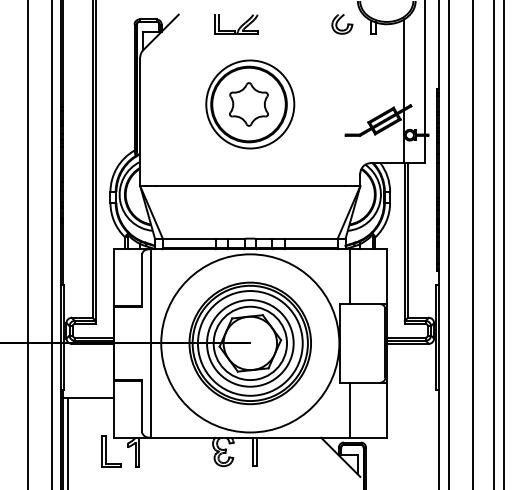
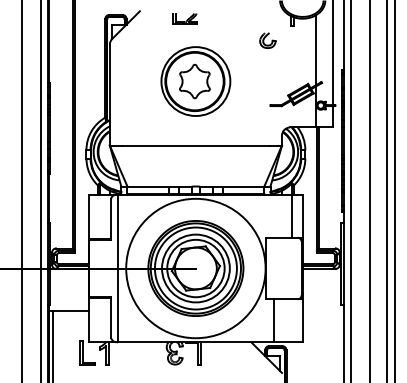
part: (236, 24) -> (185, 18), size x0.7
part: (342, 24) -> (268, 40), moved
line: (349, 276) -> (291, 216), moved

